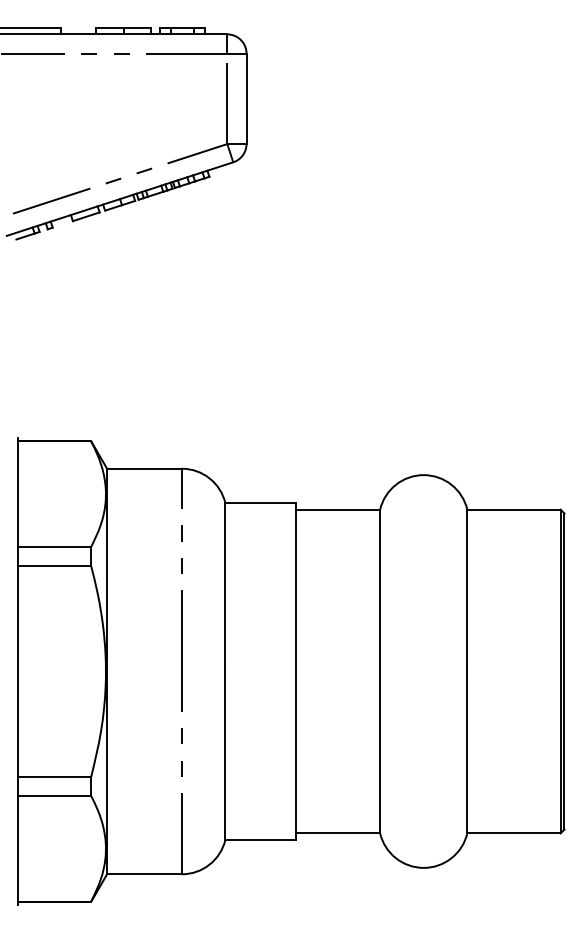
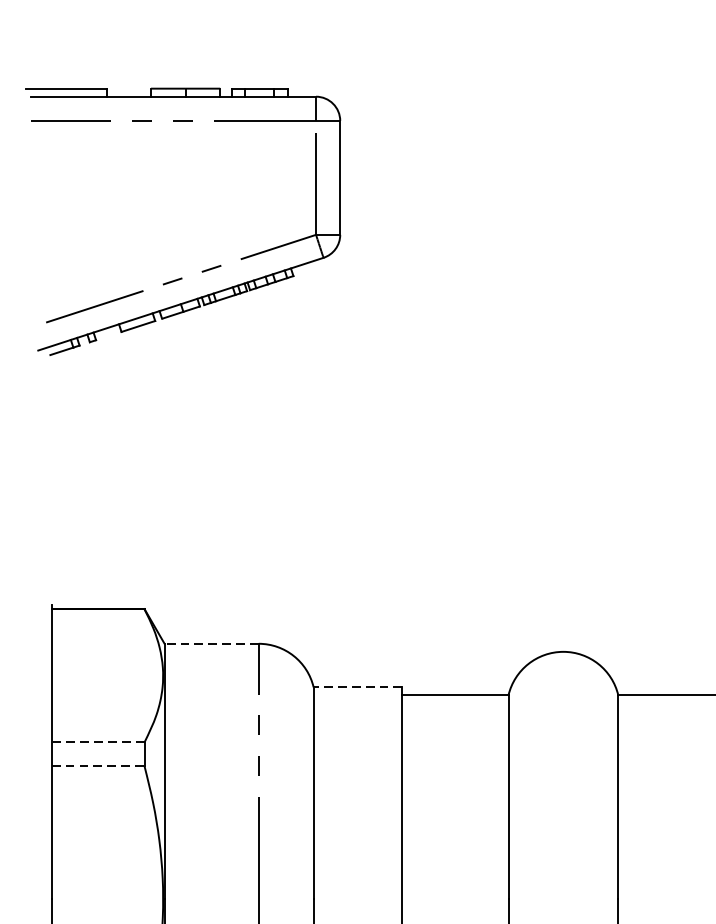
line: (143, 468) -> (210, 643), solid -> dashed
line: (260, 503) -> (357, 687), solid -> dashed
line: (54, 547) -> (98, 742), solid -> dashed
line: (54, 566) -> (98, 766), solid -> dashed

